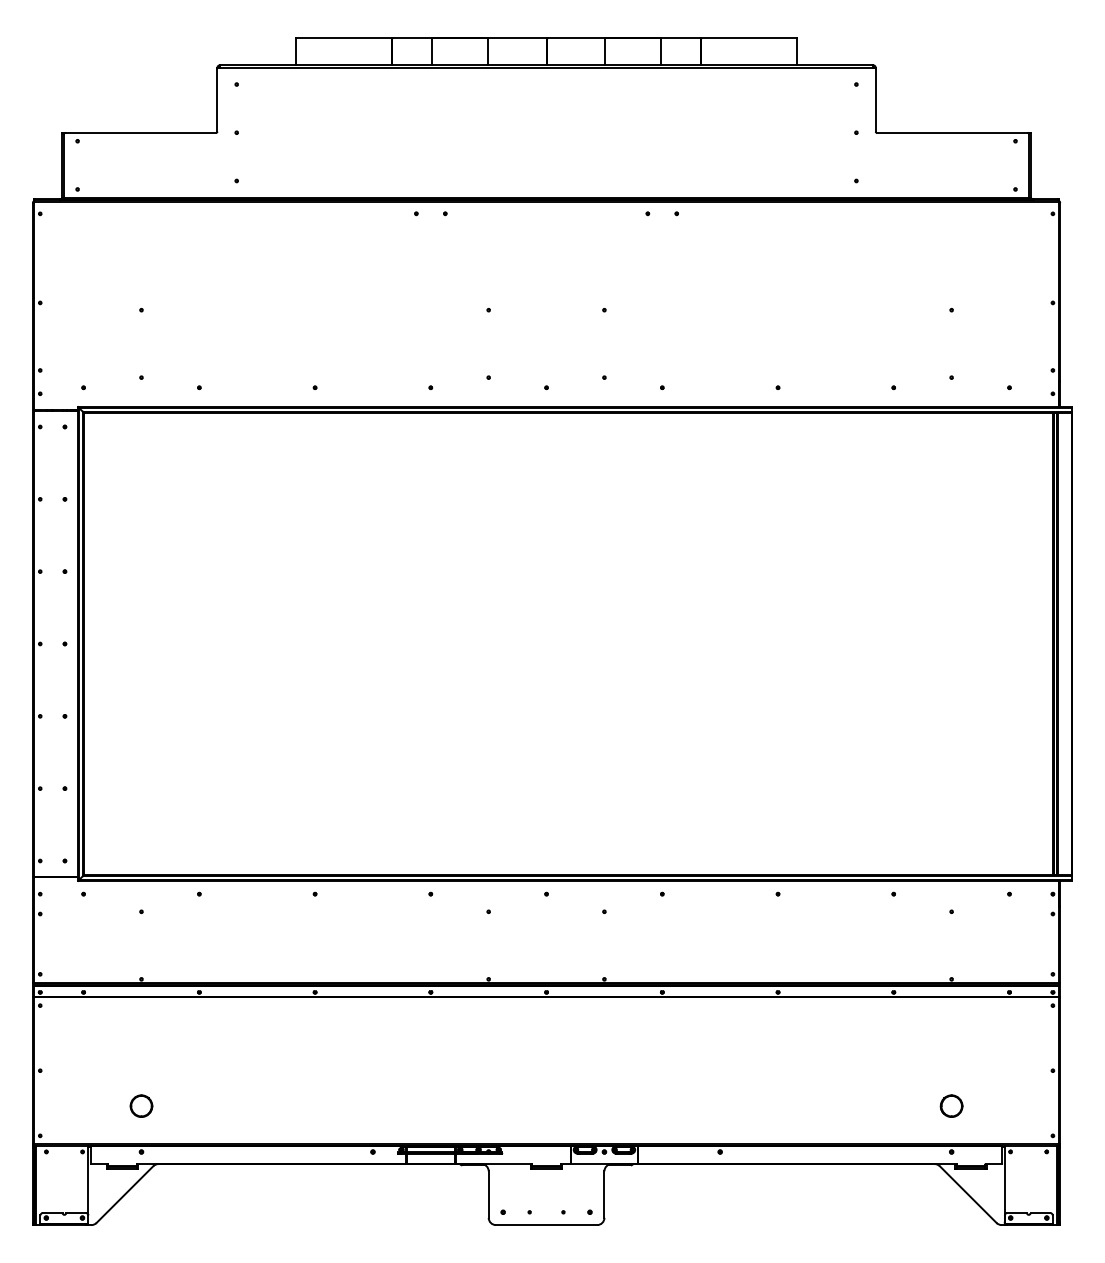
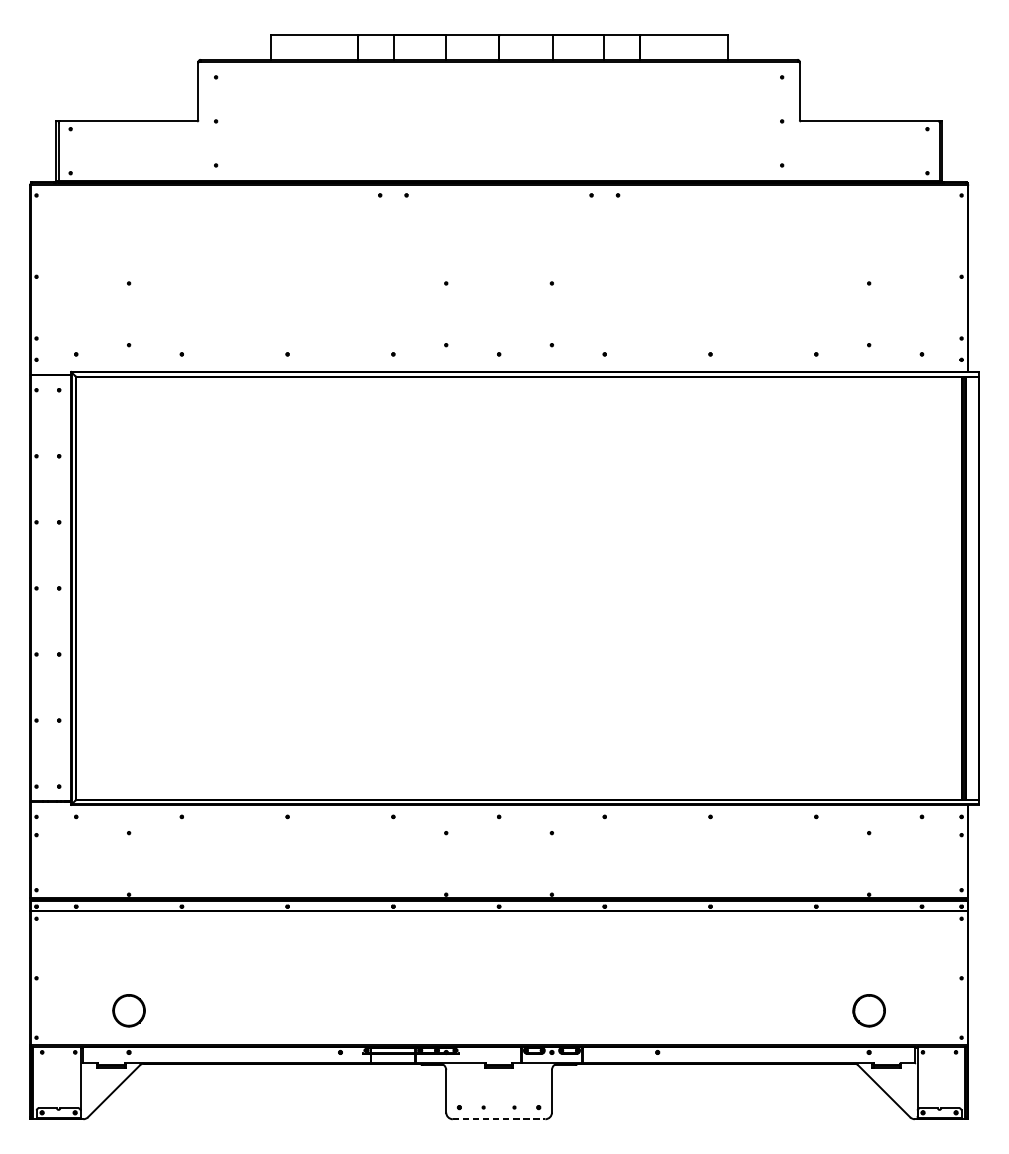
part: (141, 1105) -> (129, 1009), size x1.6
part: (951, 1105) -> (868, 1009), size x1.6
line: (546, 1225) -> (499, 1119), solid -> dashed

